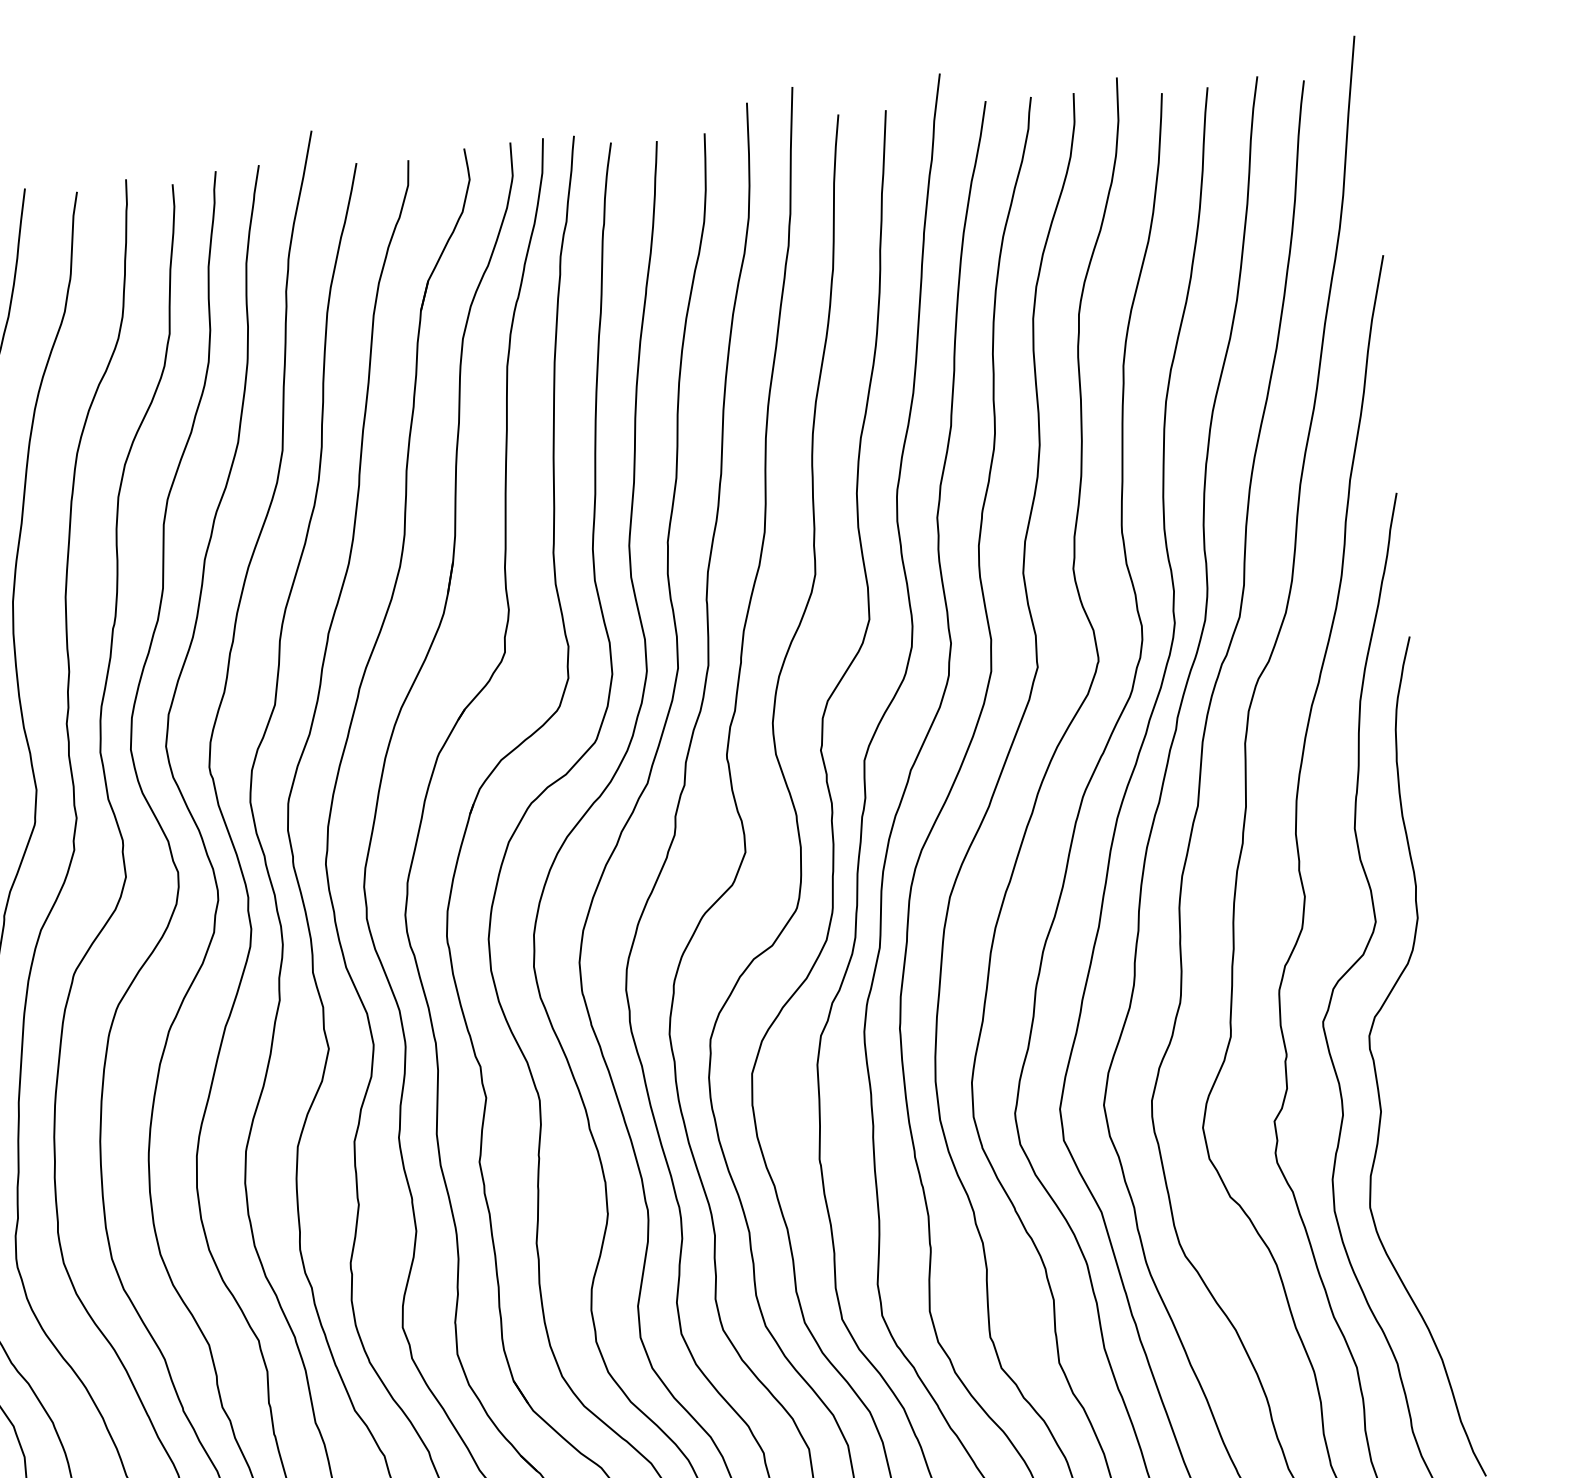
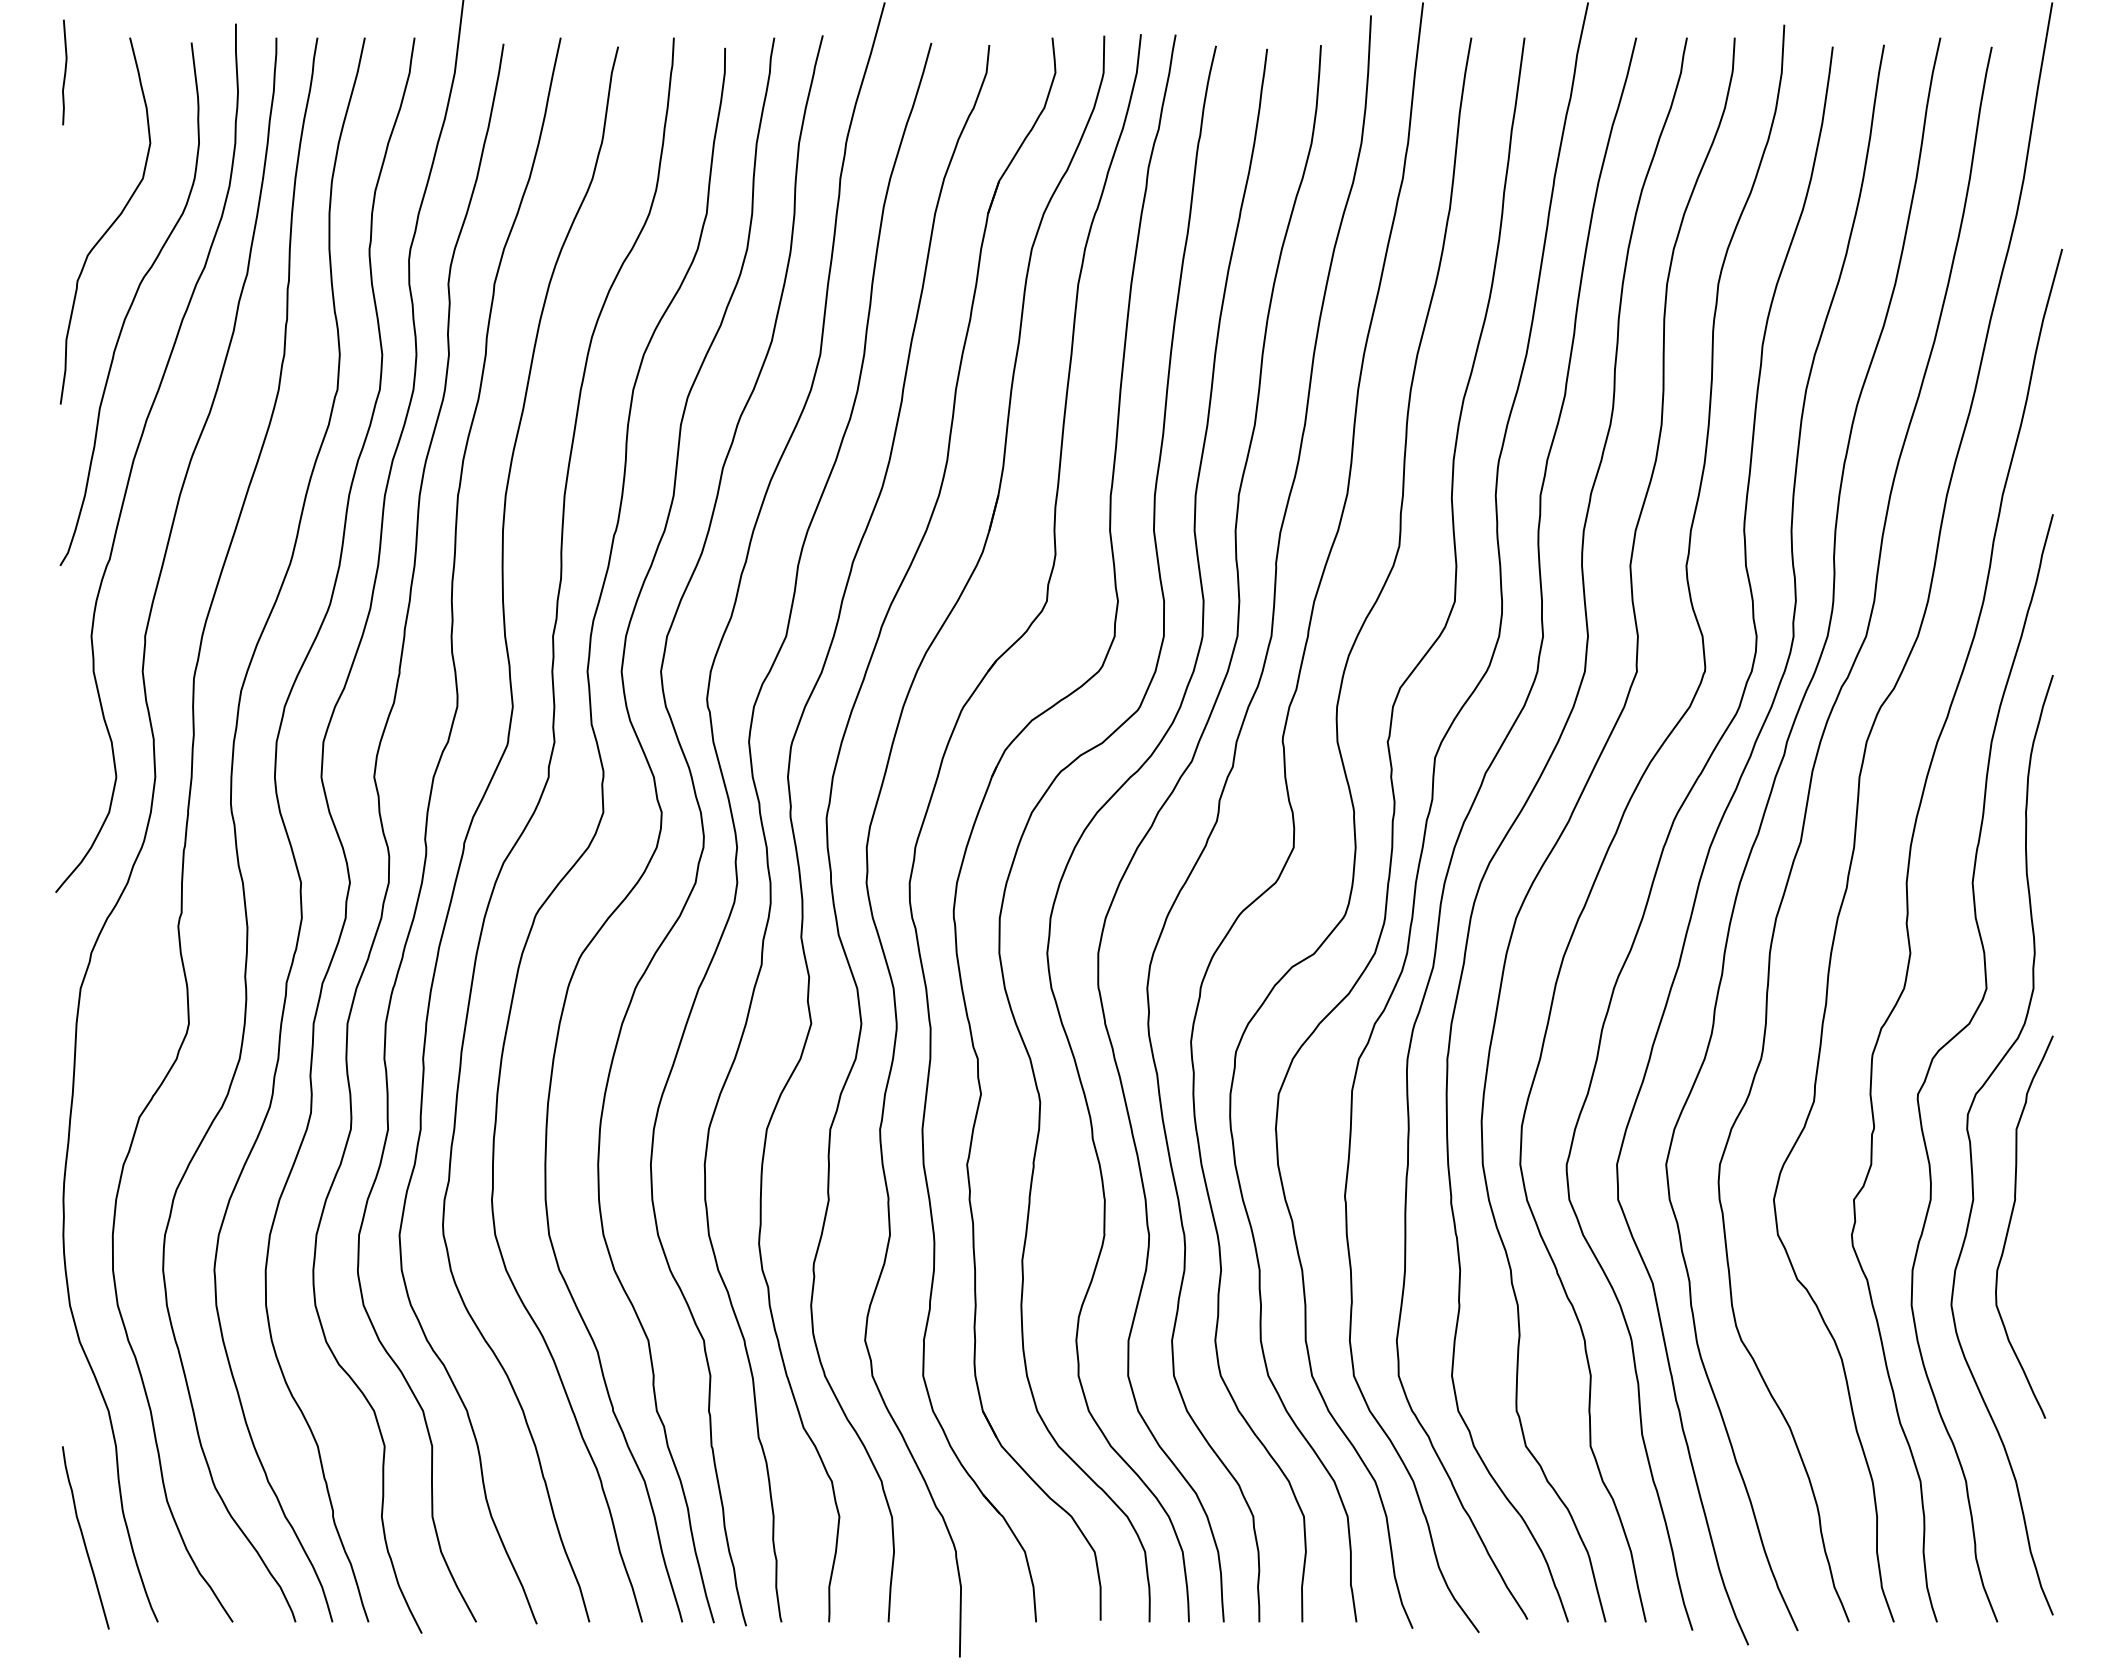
curve: (1416, 1130) -> (2010, 1224), added

